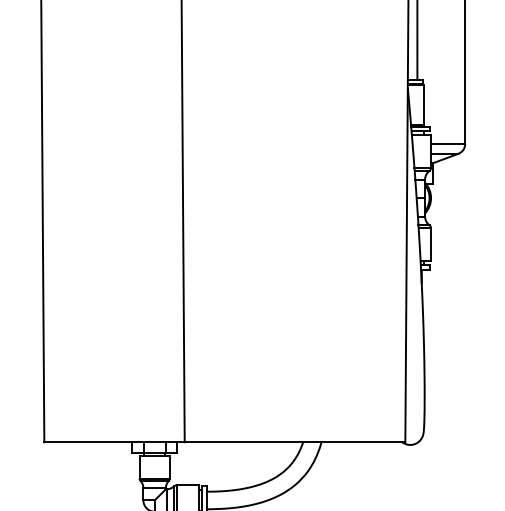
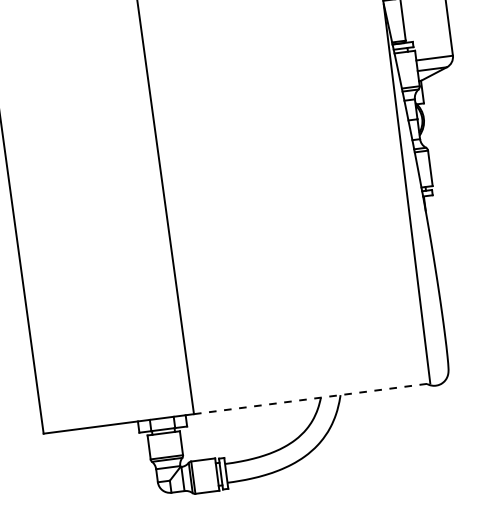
line: (295, 442) -> (312, 399), solid -> dashed

